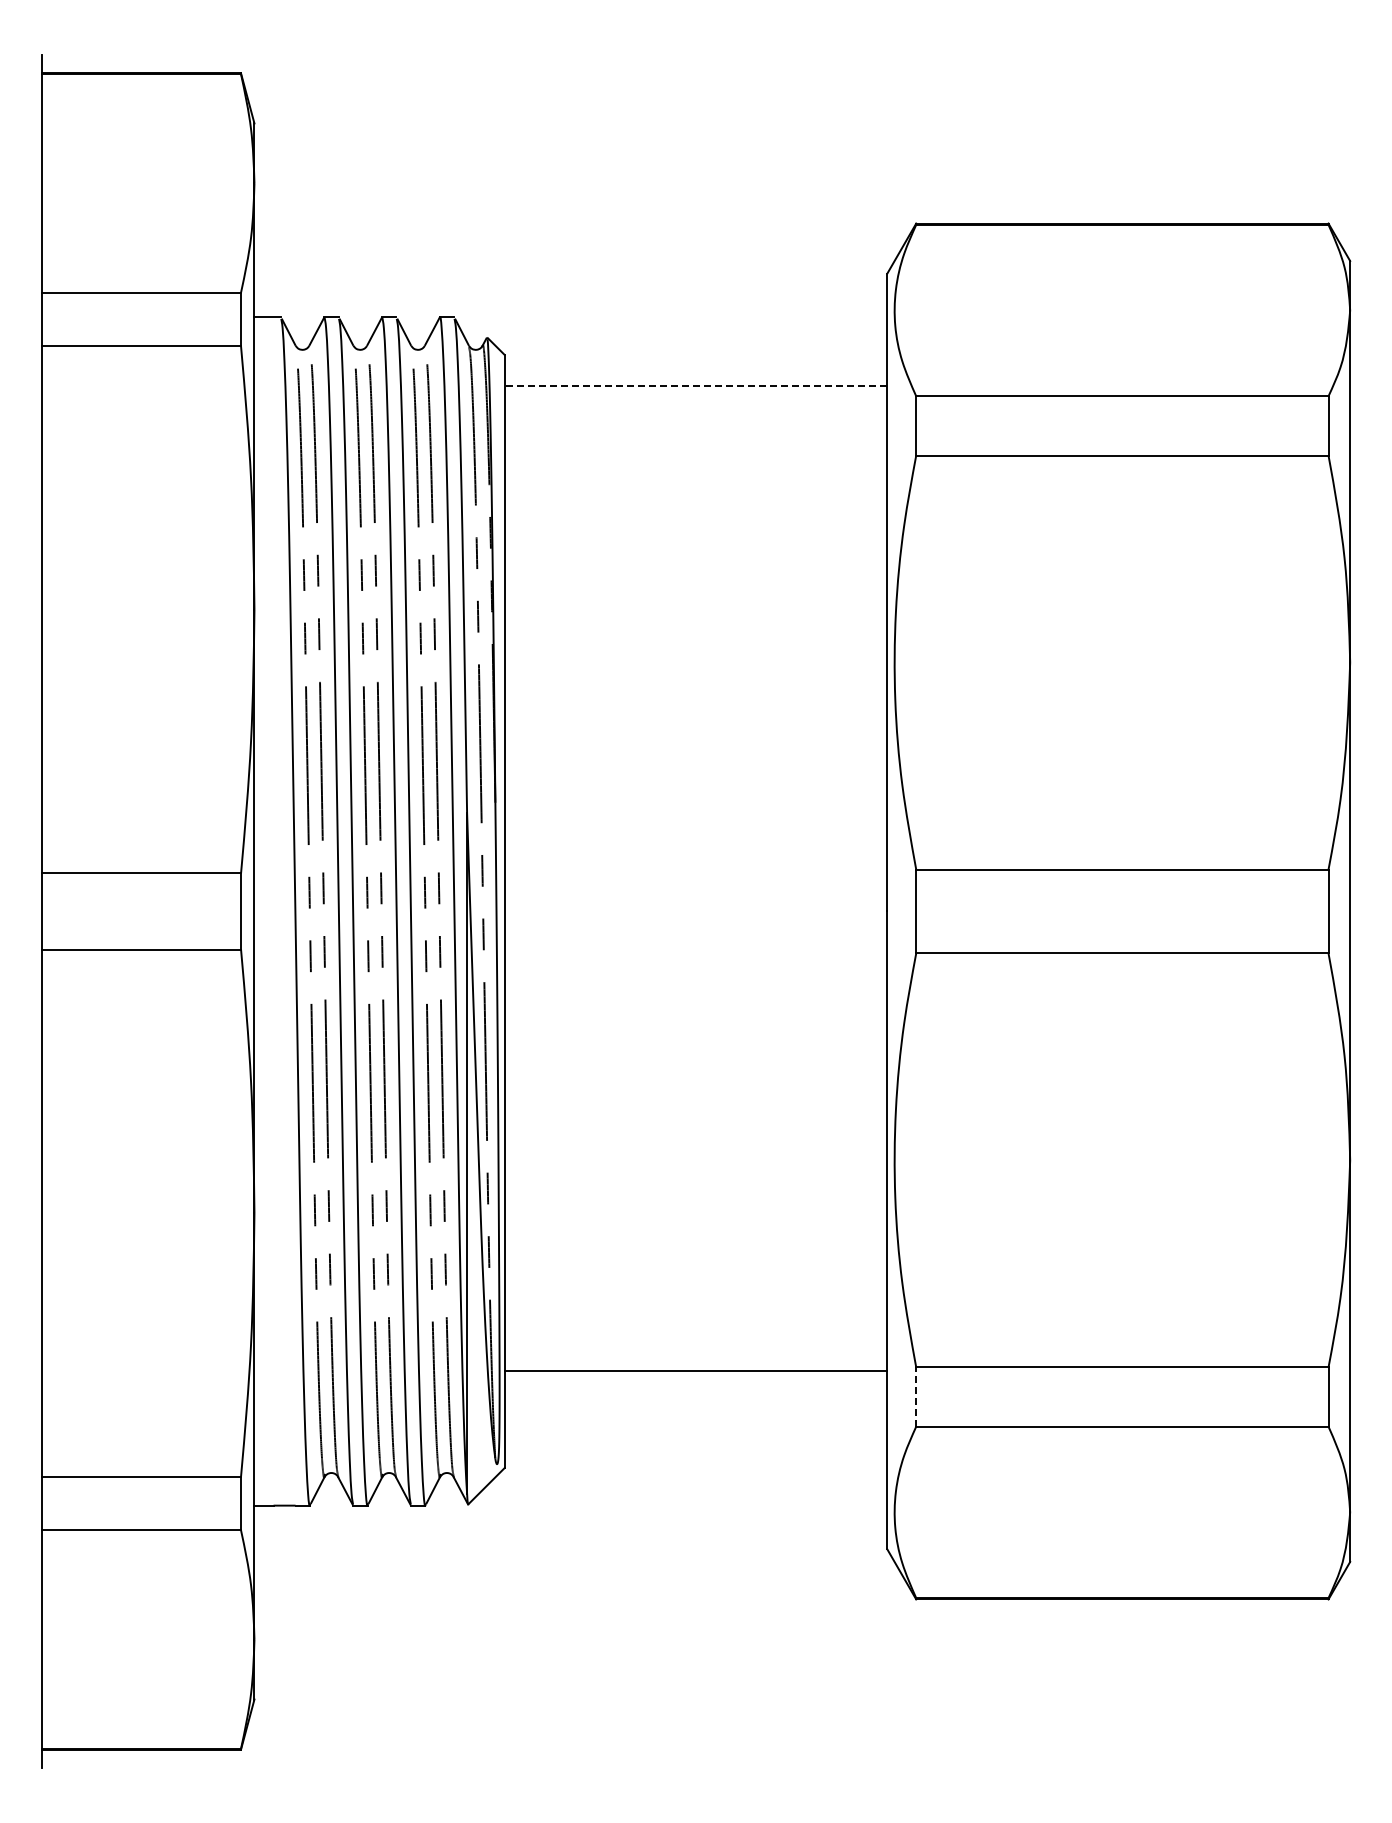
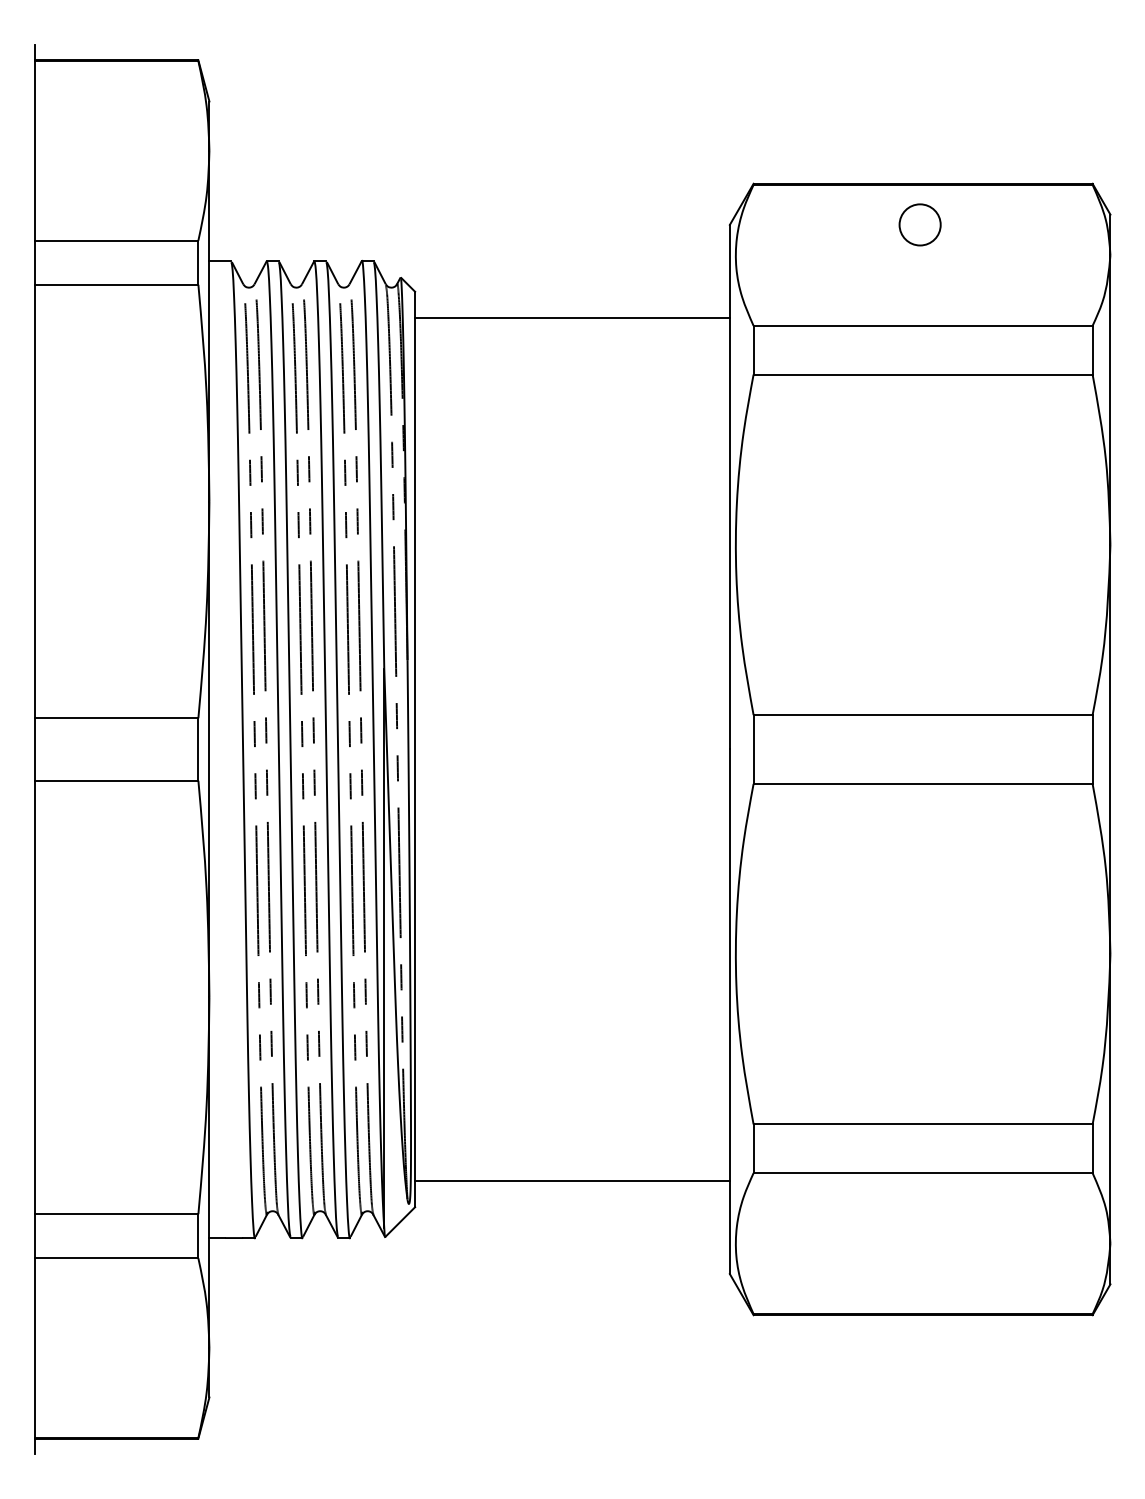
circle: (1118, 273) -> (919, 224), added
line: (695, 386) -> (572, 317), dashed -> solid
line: (695, 1370) -> (572, 1181), moved
line: (916, 1397) -> (753, 1149), dashed -> solid

